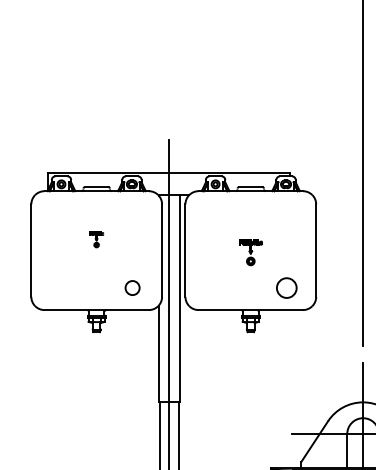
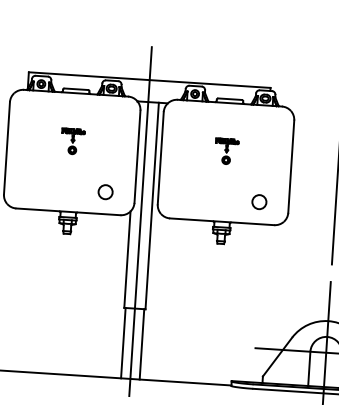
part: (96, 239) -> (72, 141), size x1.67
part: (250, 252) -> (226, 151), moved
circle: (286, 287) -> (259, 201), size x0.71

